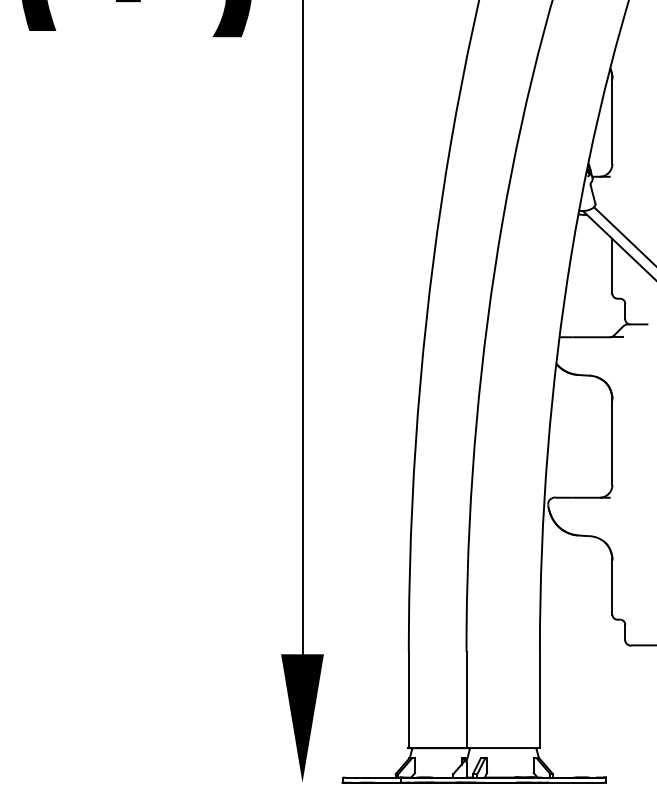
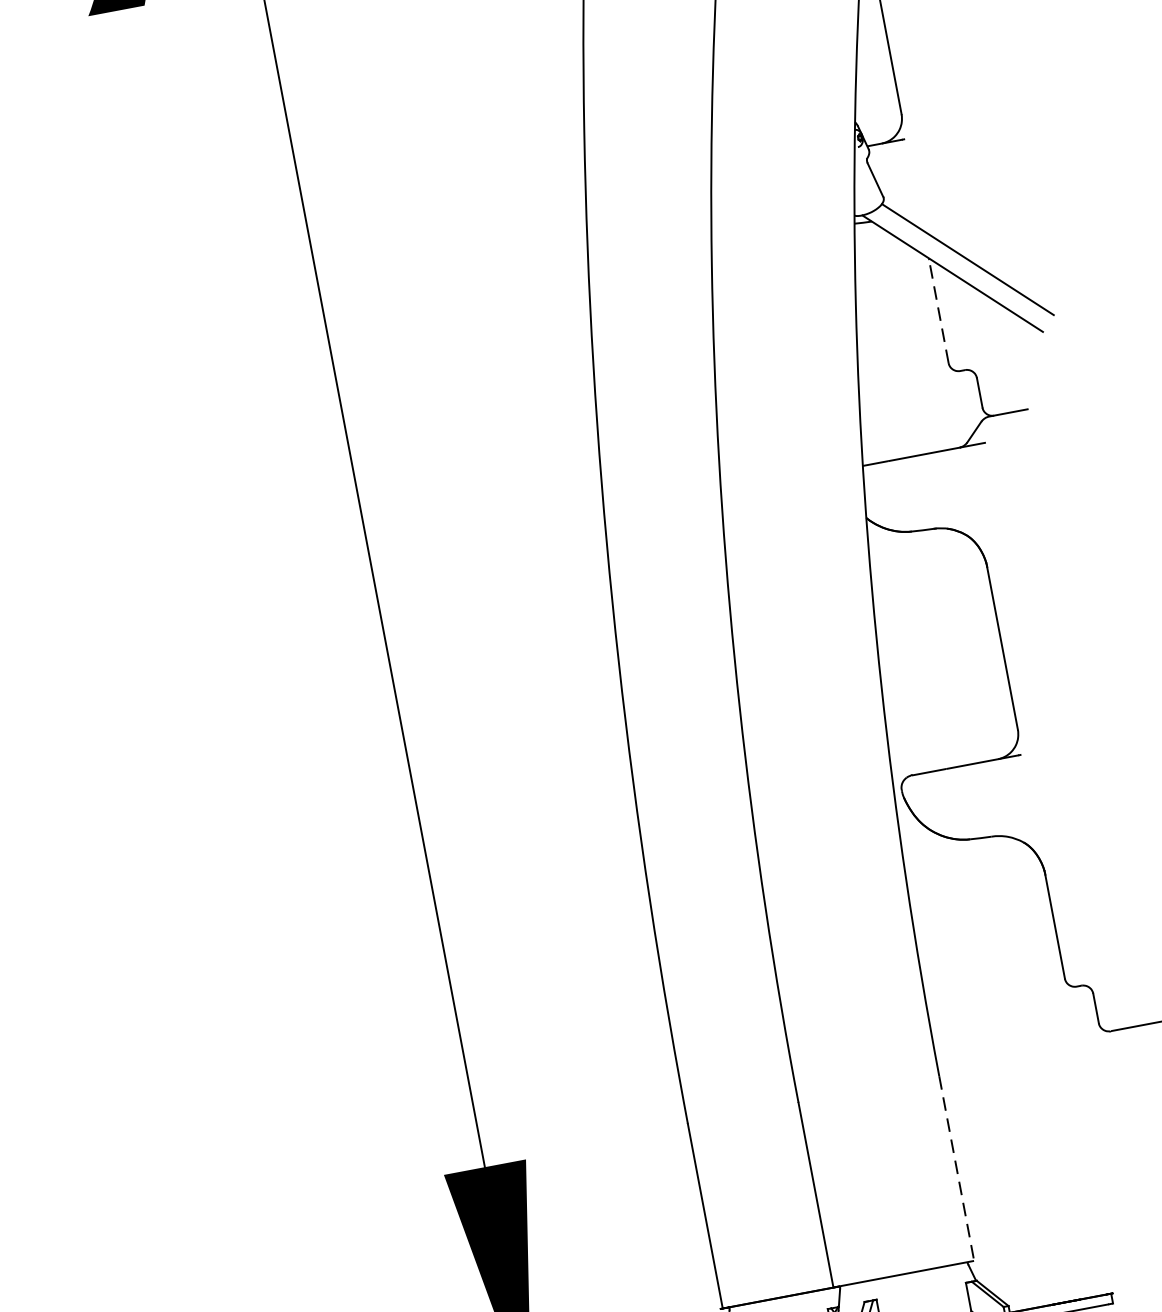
line: (612, 265) -> (938, 309), solid -> dashed
line: (539, 700) -> (956, 1169), solid -> dashed

